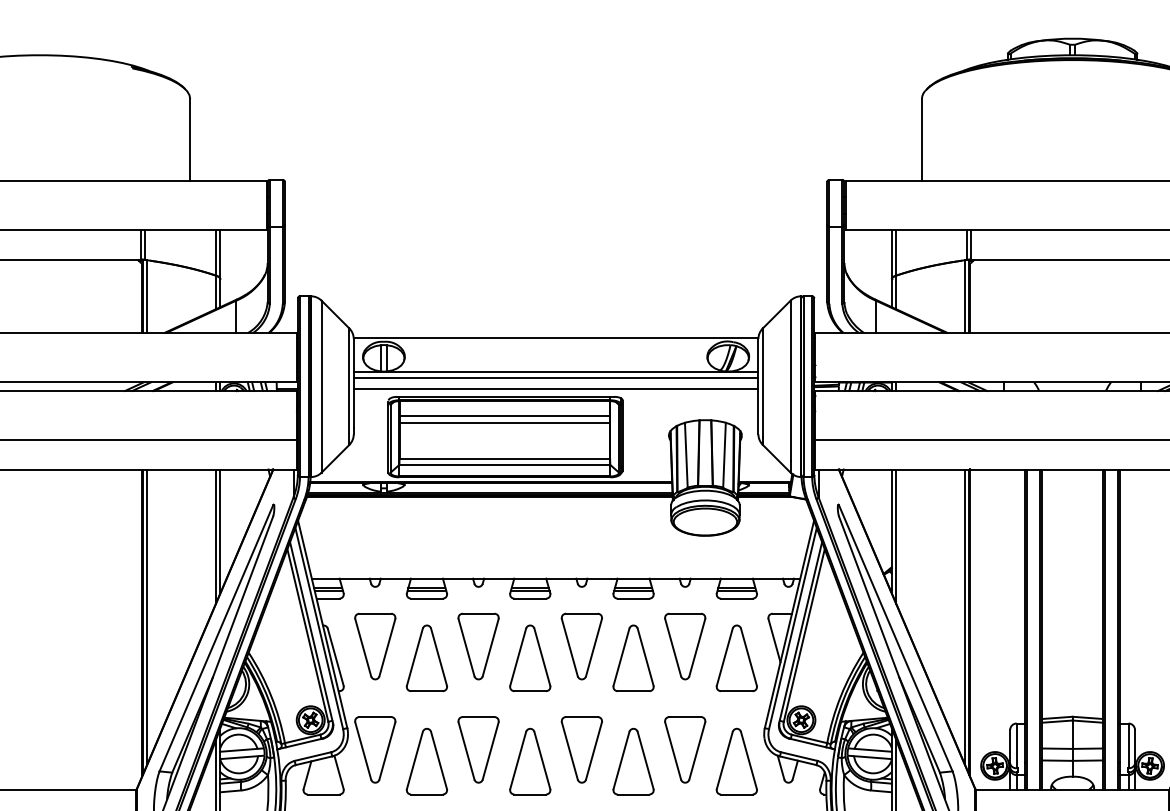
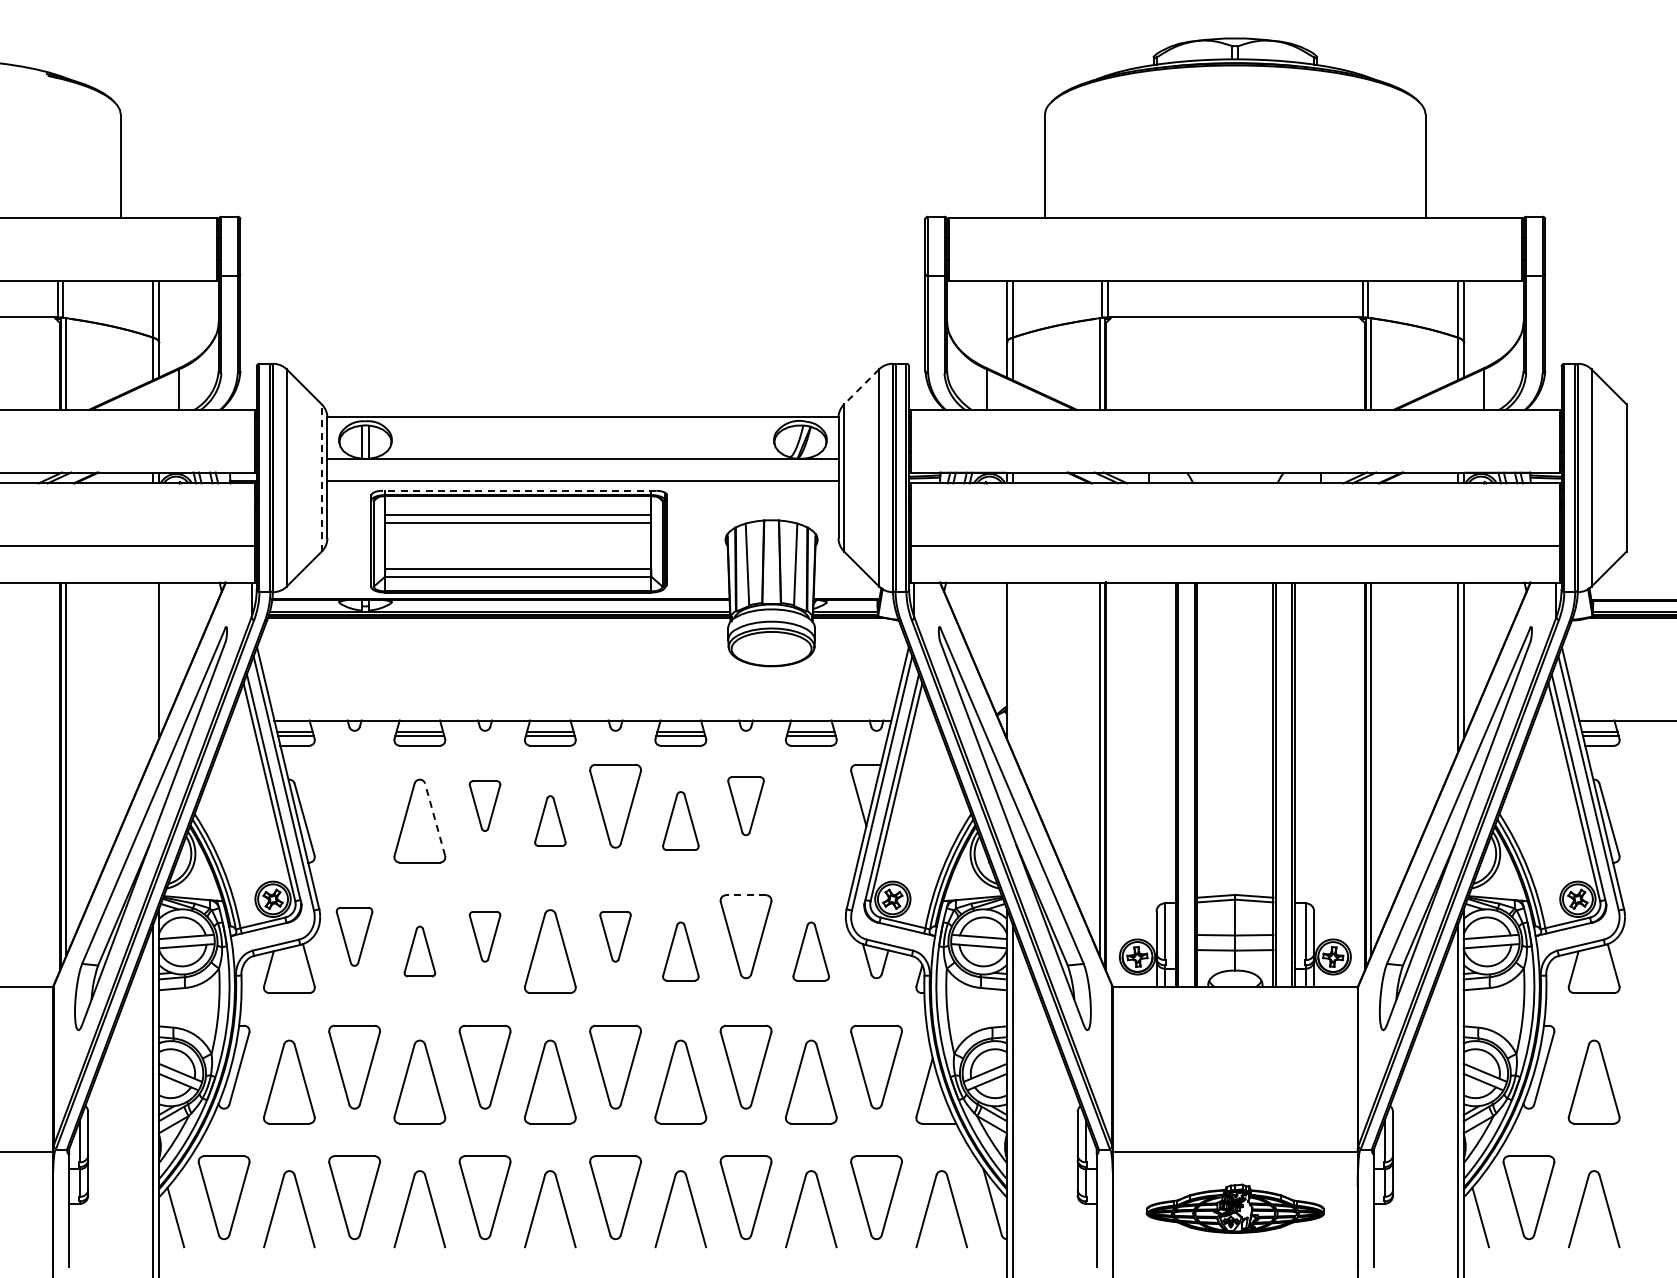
line: (776, 314) -> (861, 386), solid -> dashed
line: (555, 377) -> (582, 466), removed
line: (349, 386) -> (321, 477), solid -> dashed
line: (505, 396) -> (518, 490), solid -> dashed
line: (216, 535) -> (153, 666), removed
line: (896, 535) -> (1012, 666), removed
part: (375, 645) -> (354, 805), removed
part: (478, 645) -> (484, 805), size x0.6
part: (684, 645) -> (745, 805), size x0.7
line: (438, 657) -> (434, 819), solid -> dashed
part: (530, 657) -> (550, 820), size x0.6
part: (633, 657) -> (680, 820), size x0.7
part: (737, 657) -> (811, 820), removed
line: (684, 717) -> (745, 895), solid -> dashed
part: (375, 749) -> (354, 936), size x0.7
part: (478, 749) -> (484, 936), size x0.6
part: (581, 749) -> (615, 936), size x0.6
part: (426, 761) -> (419, 951), size x0.6
part: (633, 761) -> (680, 951), size x0.7
part: (736, 761) -> (810, 951), size x0.7

